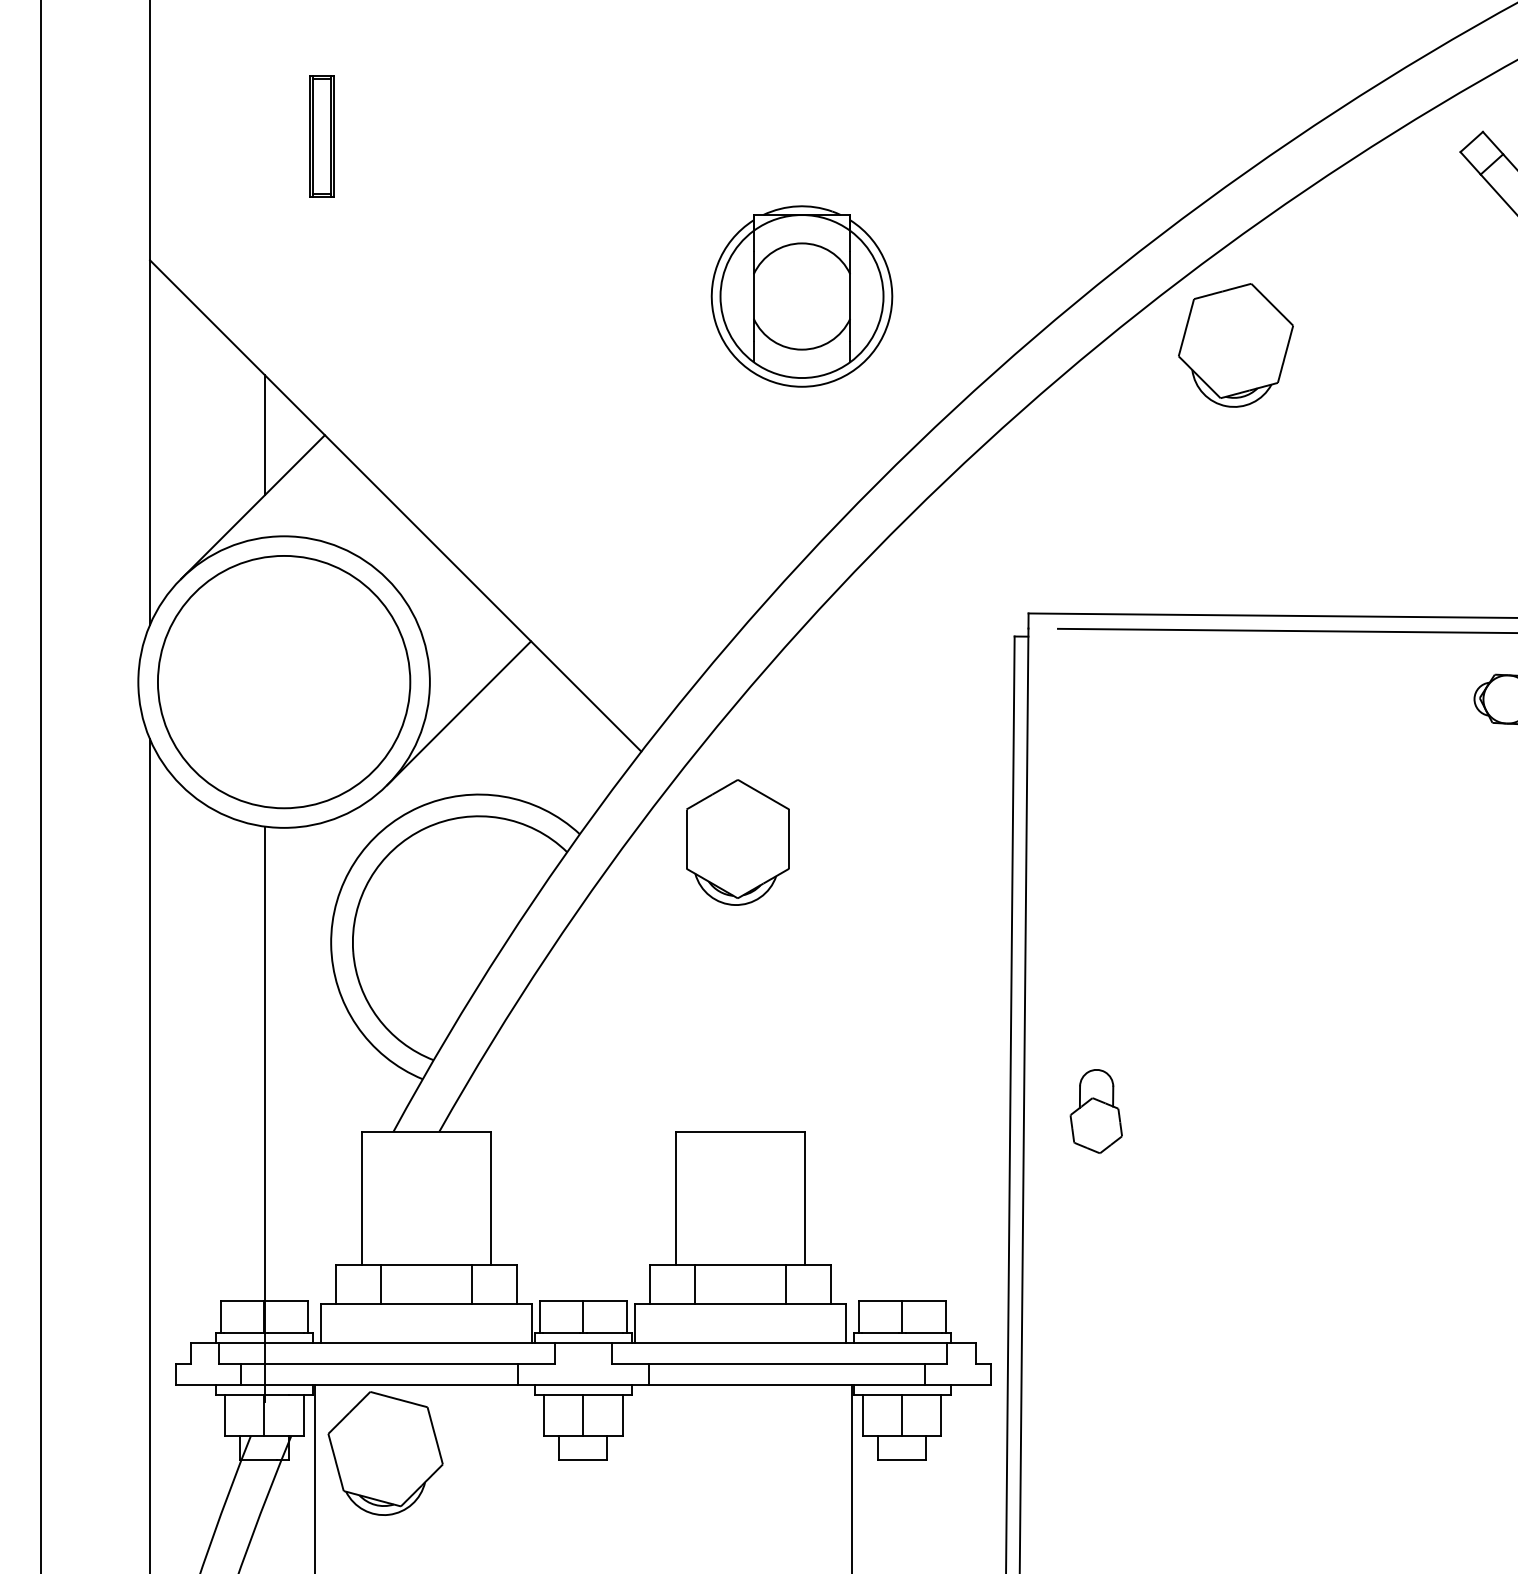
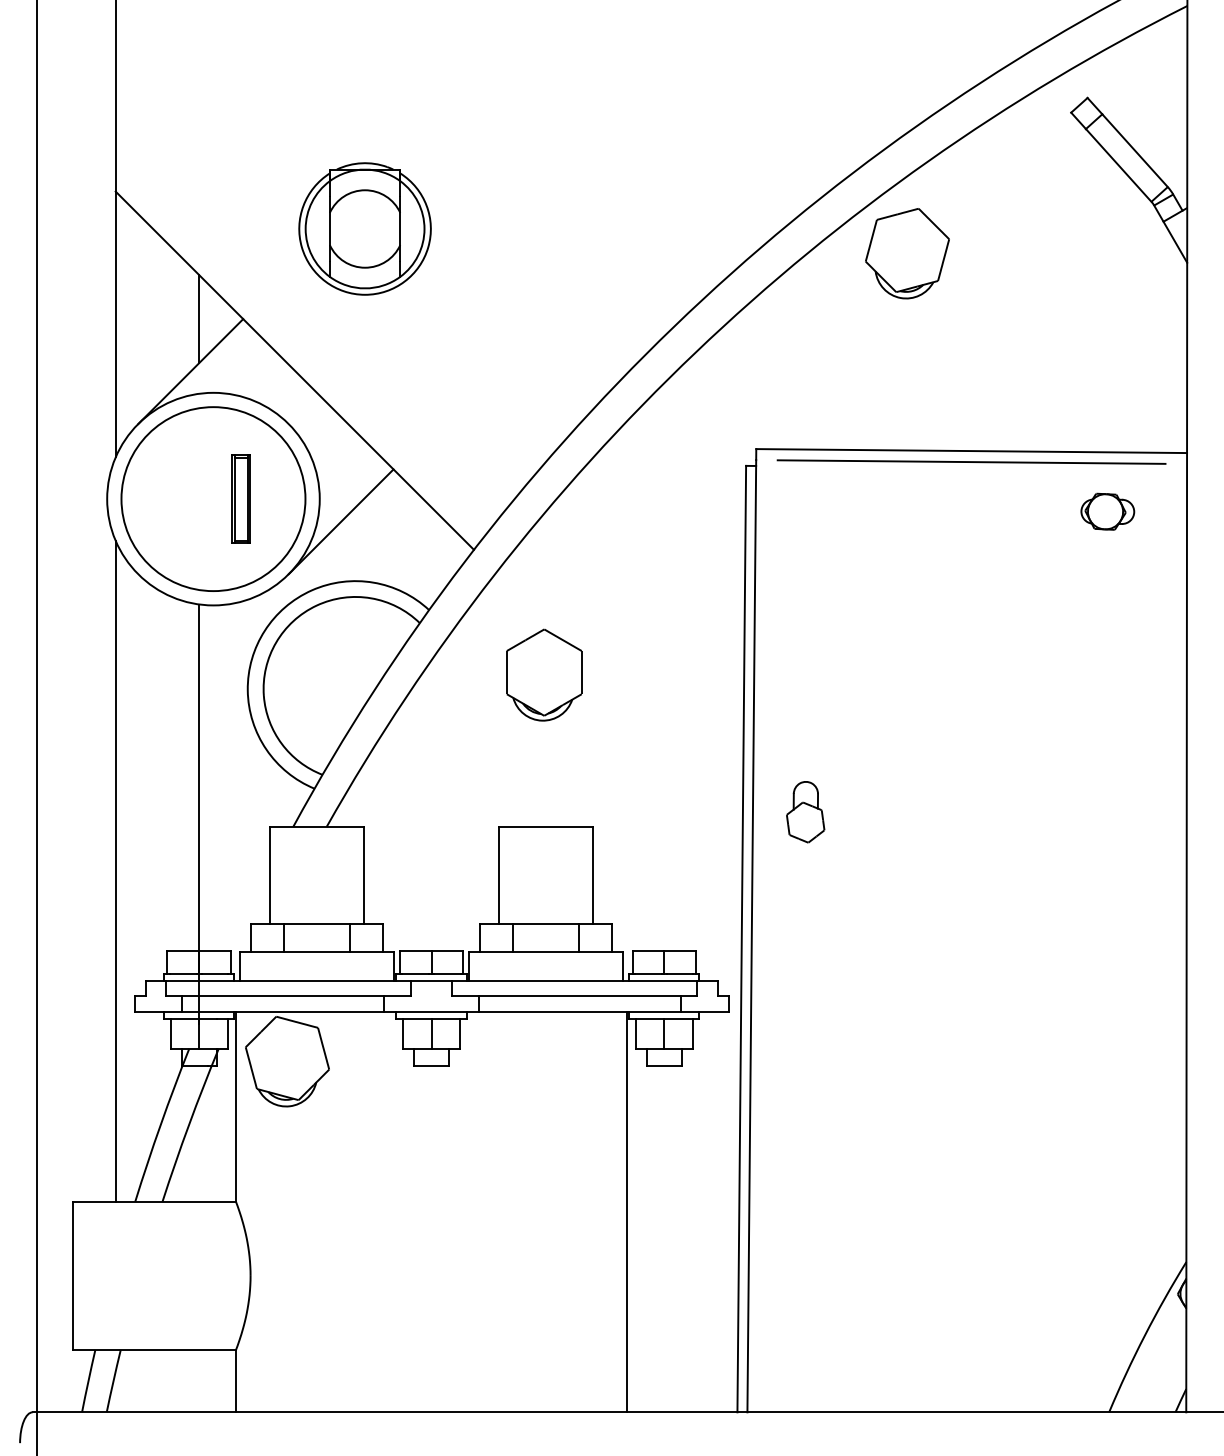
part: (321, 135) -> (240, 498), moved
part: (801, 295) -> (364, 228), moved
part: (738, 841) -> (544, 674), moved

